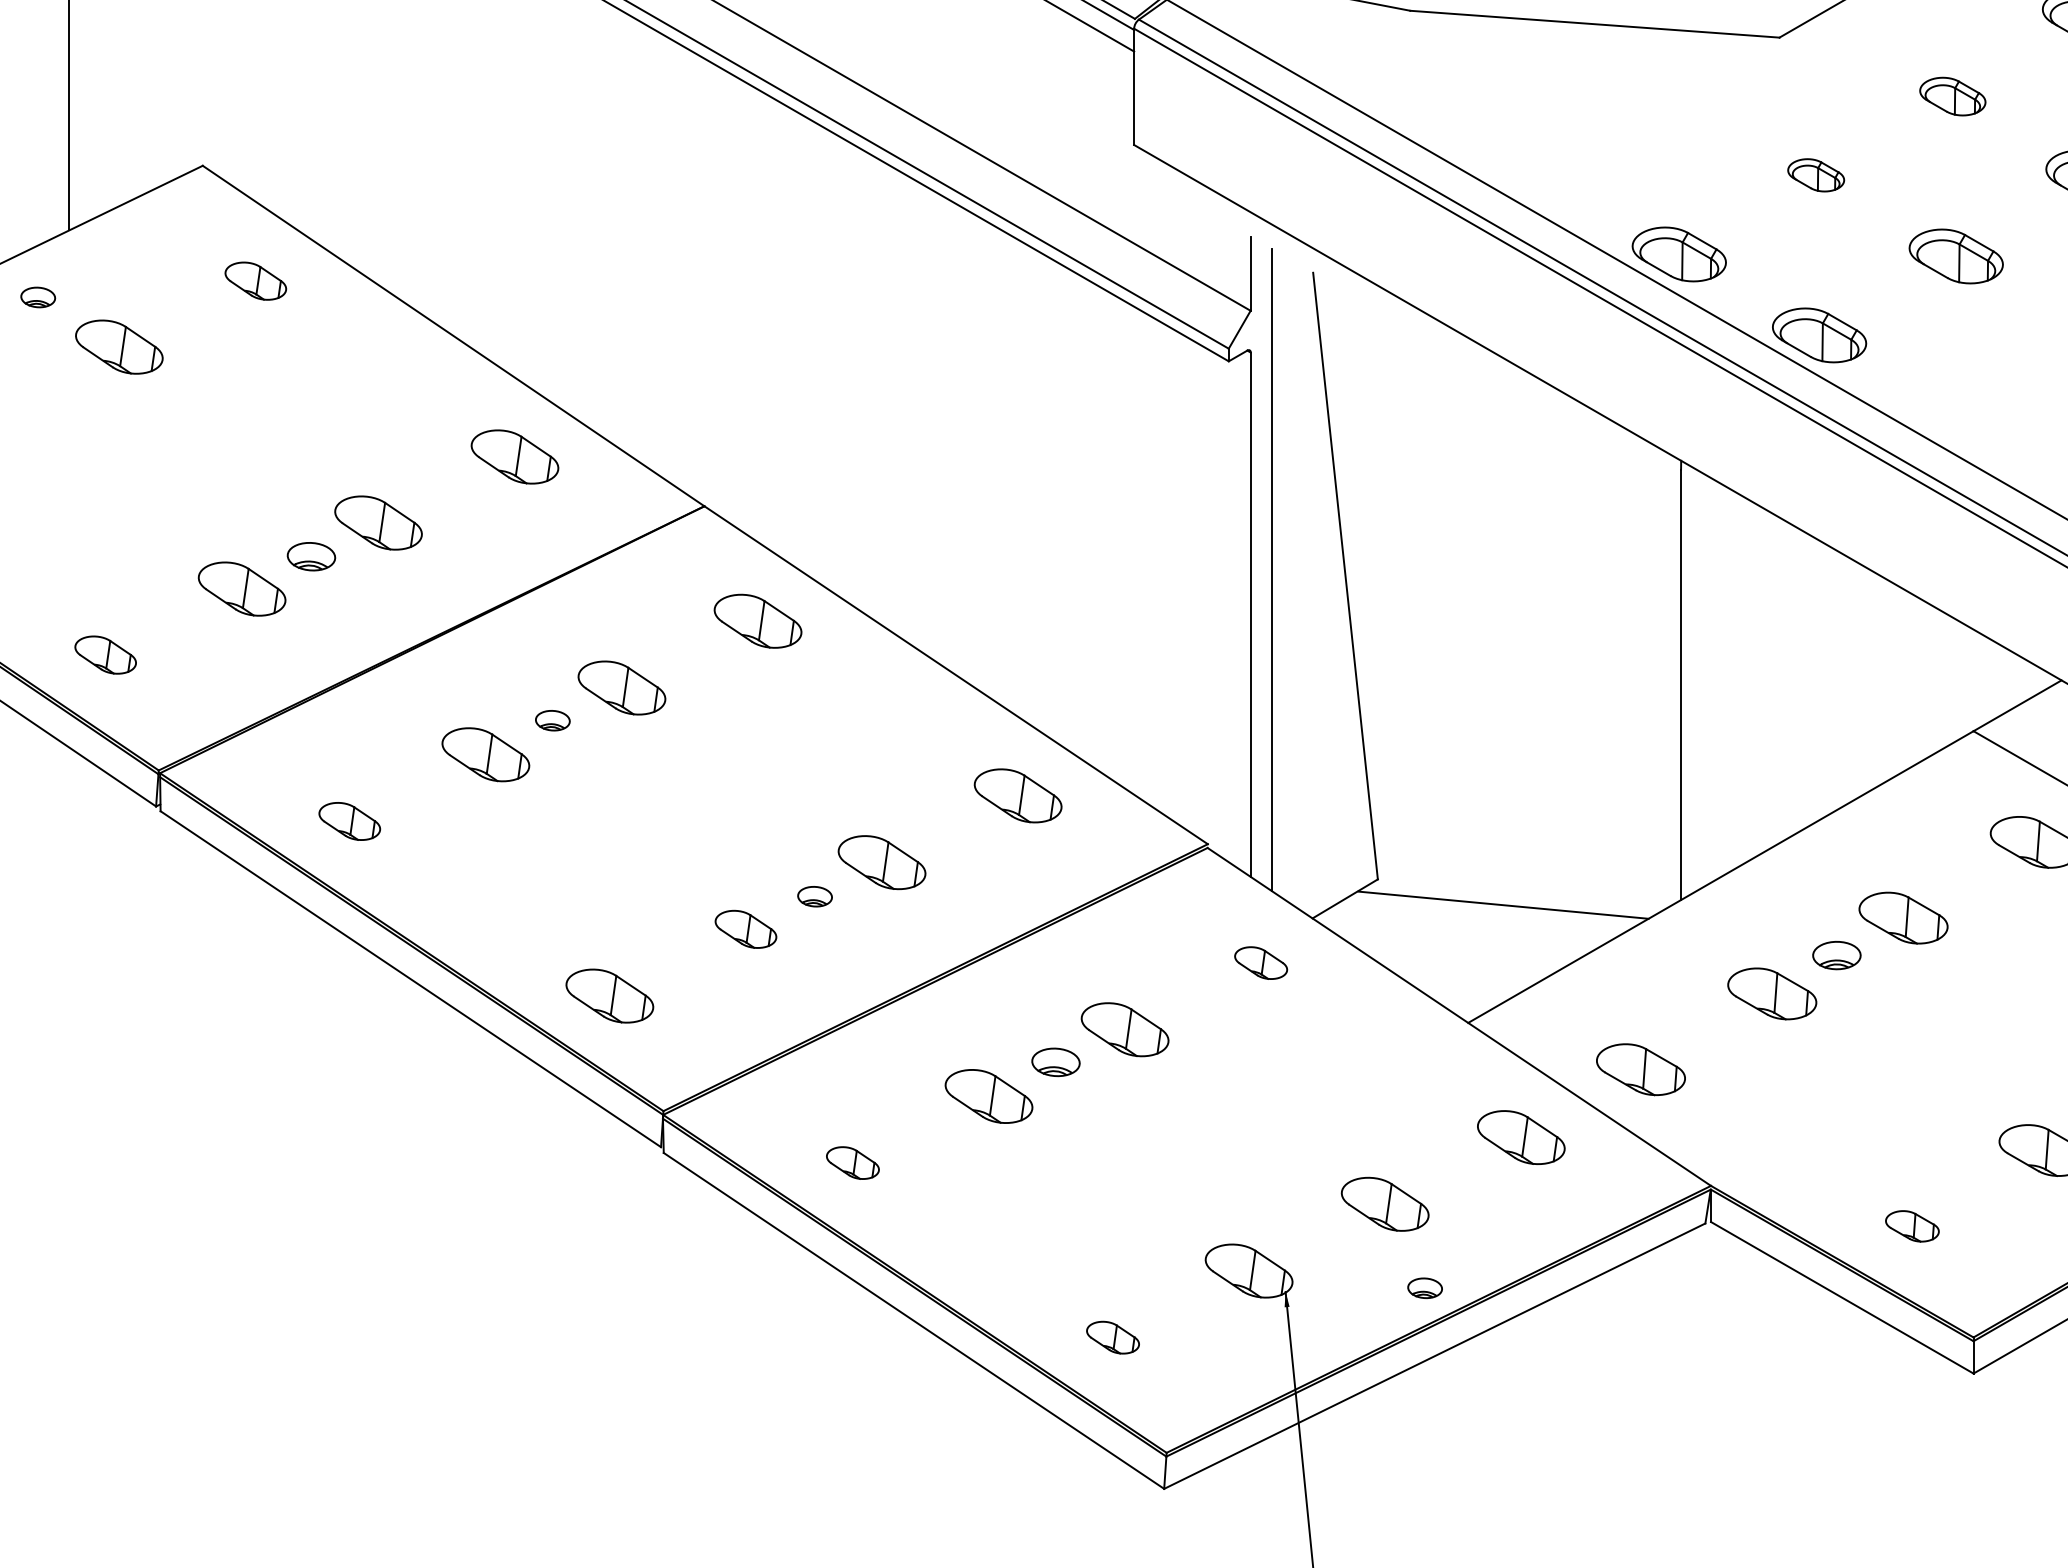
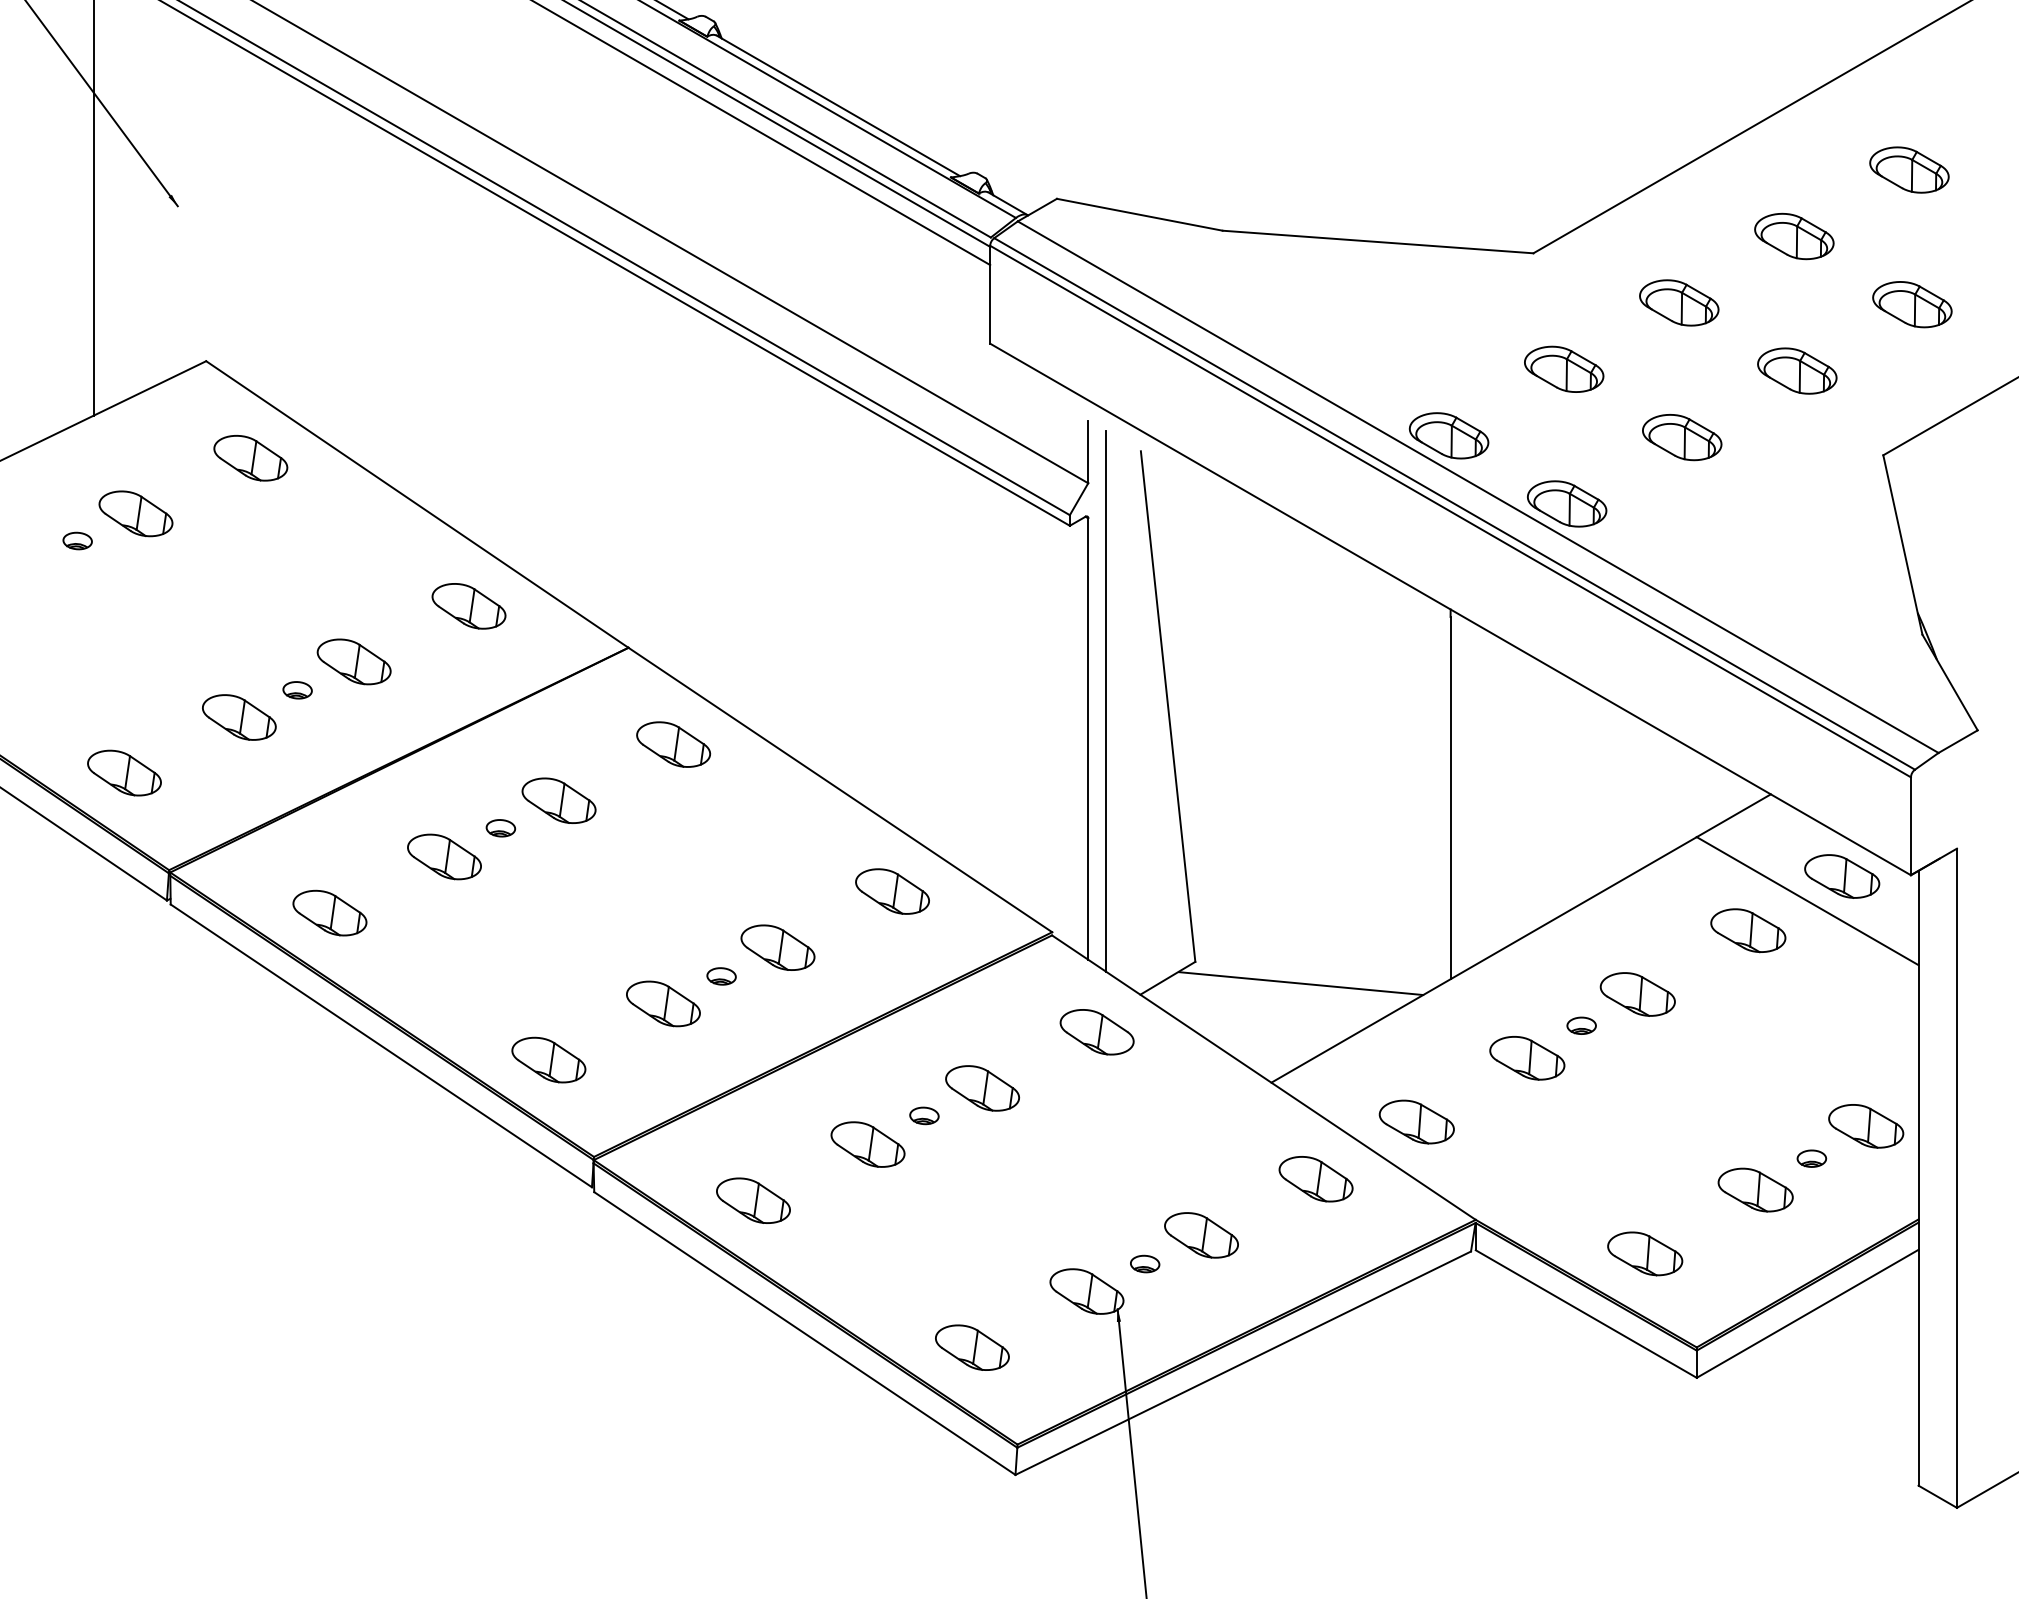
part: (1953, 96) -> (1679, 302), size x1.43
part: (1816, 174) -> (1564, 368), size x1.67
part: (255, 281) -> (250, 458), size x1.43
part: (37, 296) -> (77, 540), moved
part: (311, 557) -> (297, 690), size x0.71
part: (105, 654) -> (124, 772), size x1.43
part: (349, 820) -> (329, 912), size x1.43
part: (746, 928) -> (663, 1003), size x1.43
part: (1836, 954) -> (1581, 1025), size x0.71
part: (1260, 963) -> (1096, 1032), size x1.67
part: (1056, 1061) -> (924, 1115), size x0.71
part: (852, 1162) -> (753, 1200), size x1.67
part: (1912, 1225) -> (1645, 1253), size x1.67
part: (1425, 1287) -> (1145, 1263), moved
part: (1113, 1337) -> (972, 1347), size x1.67

